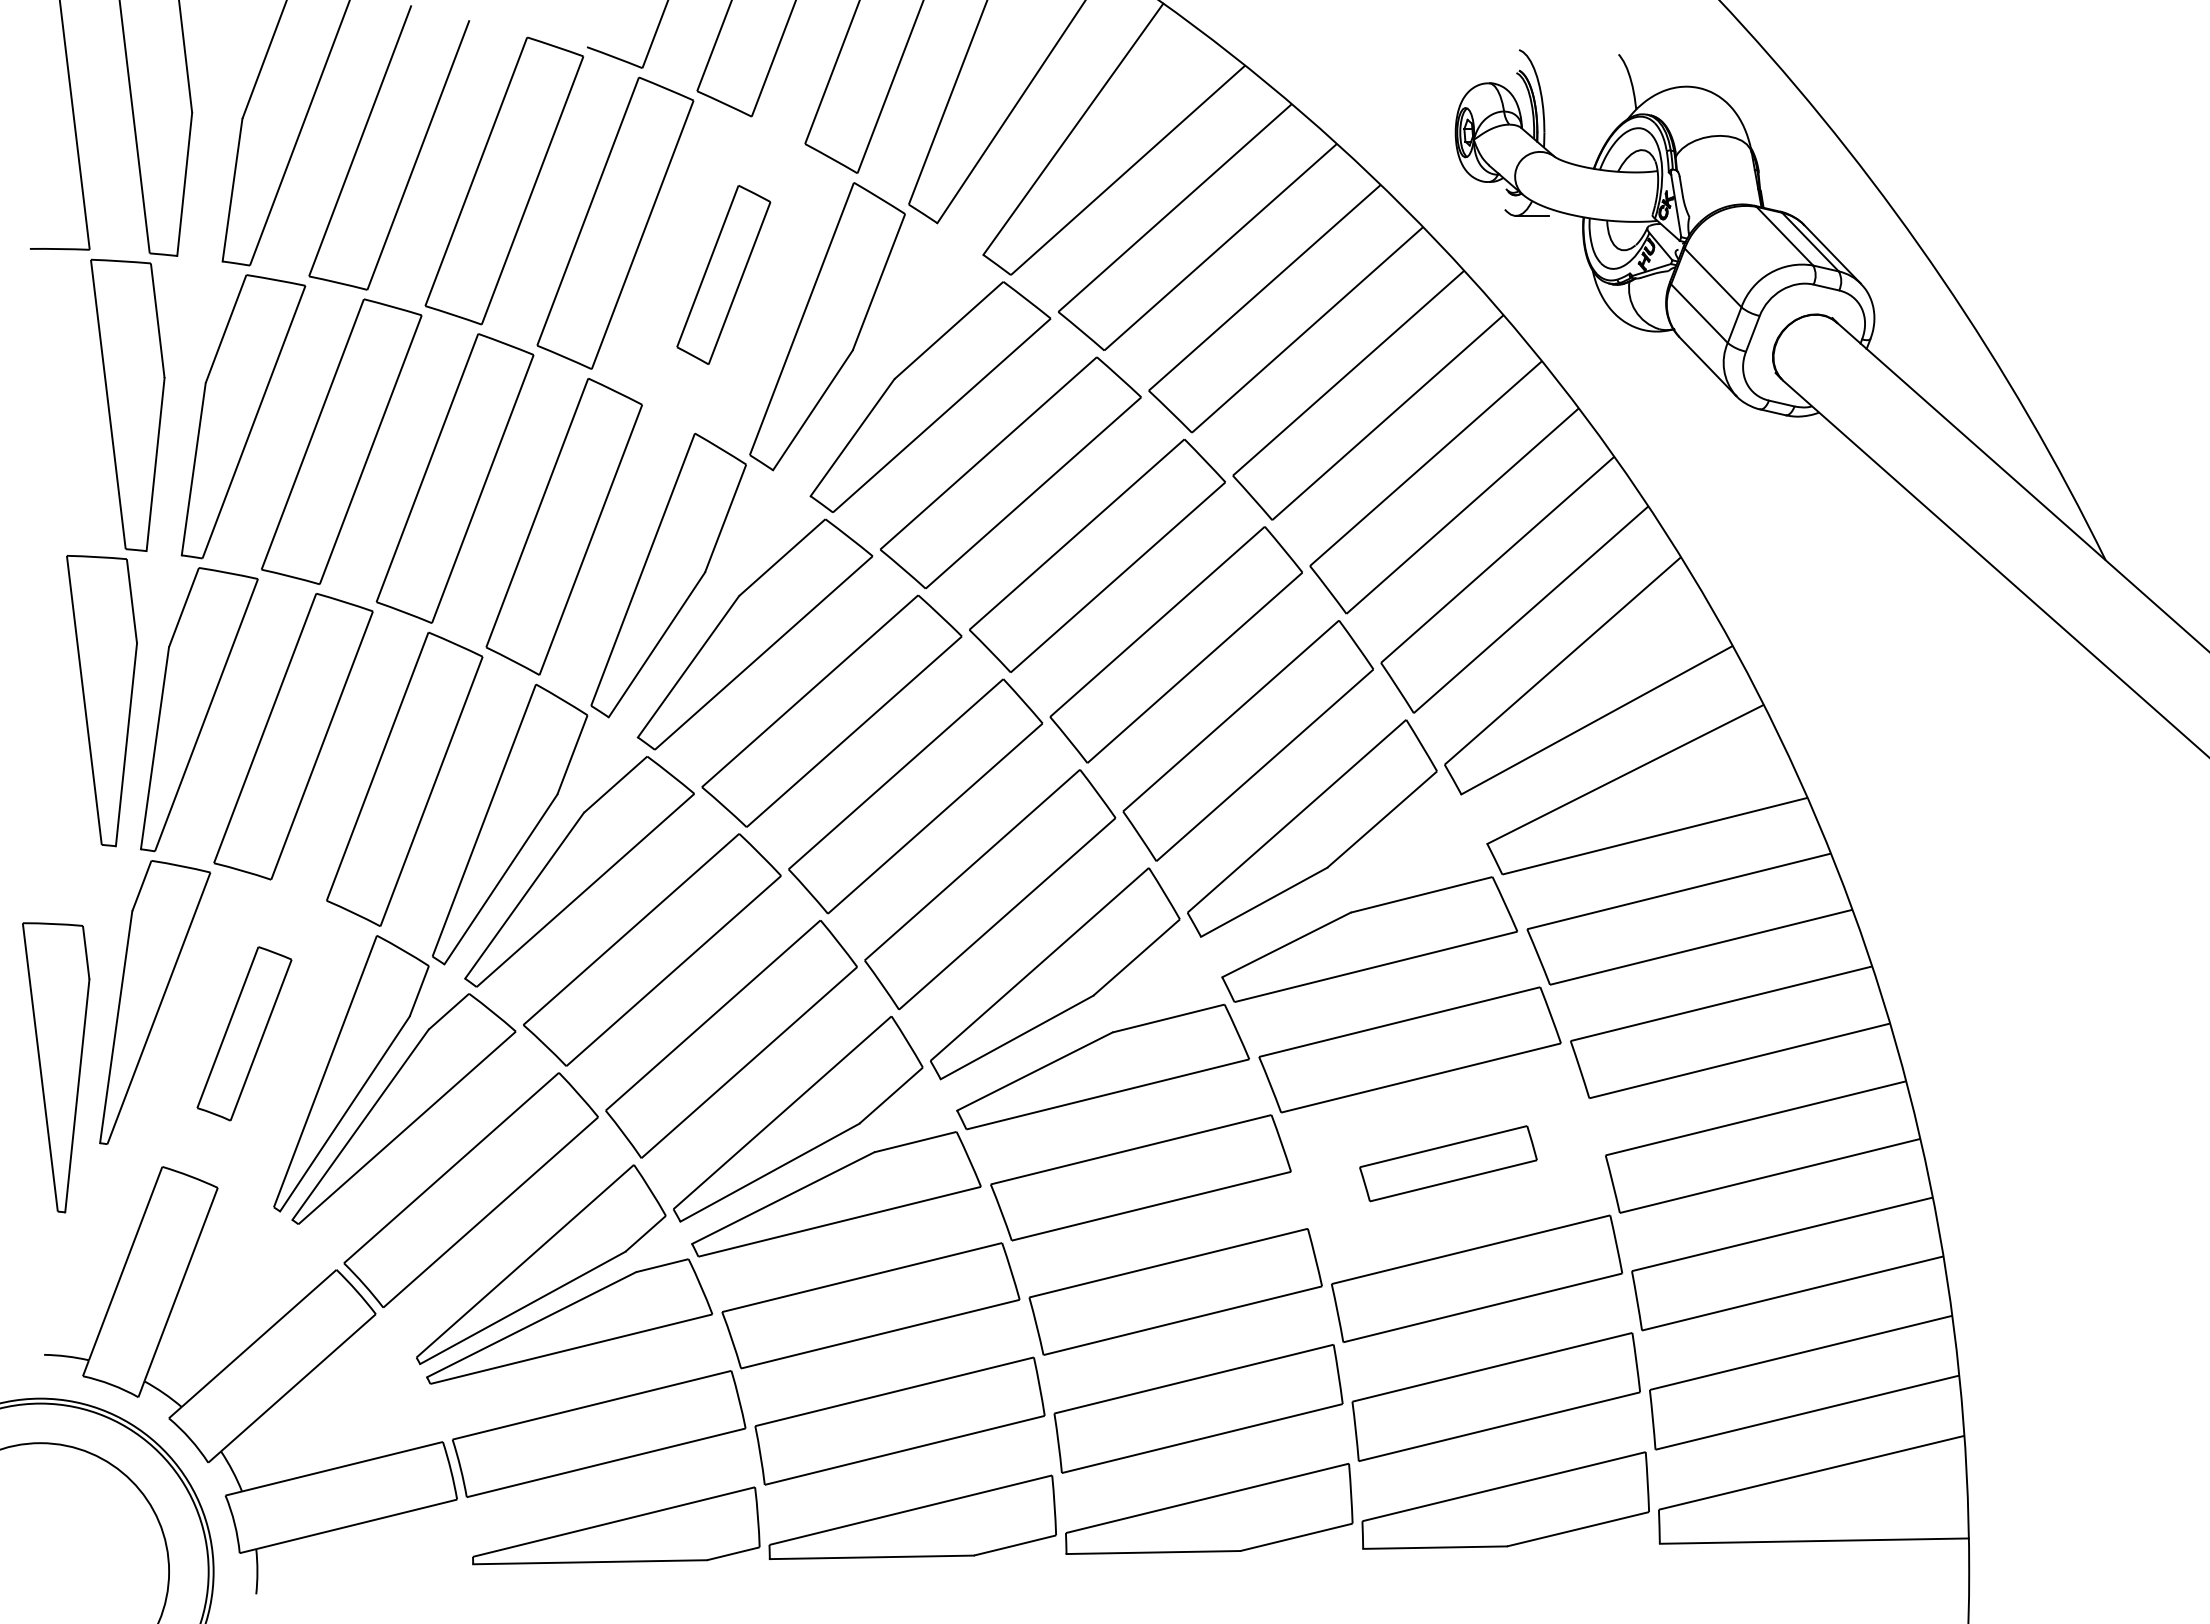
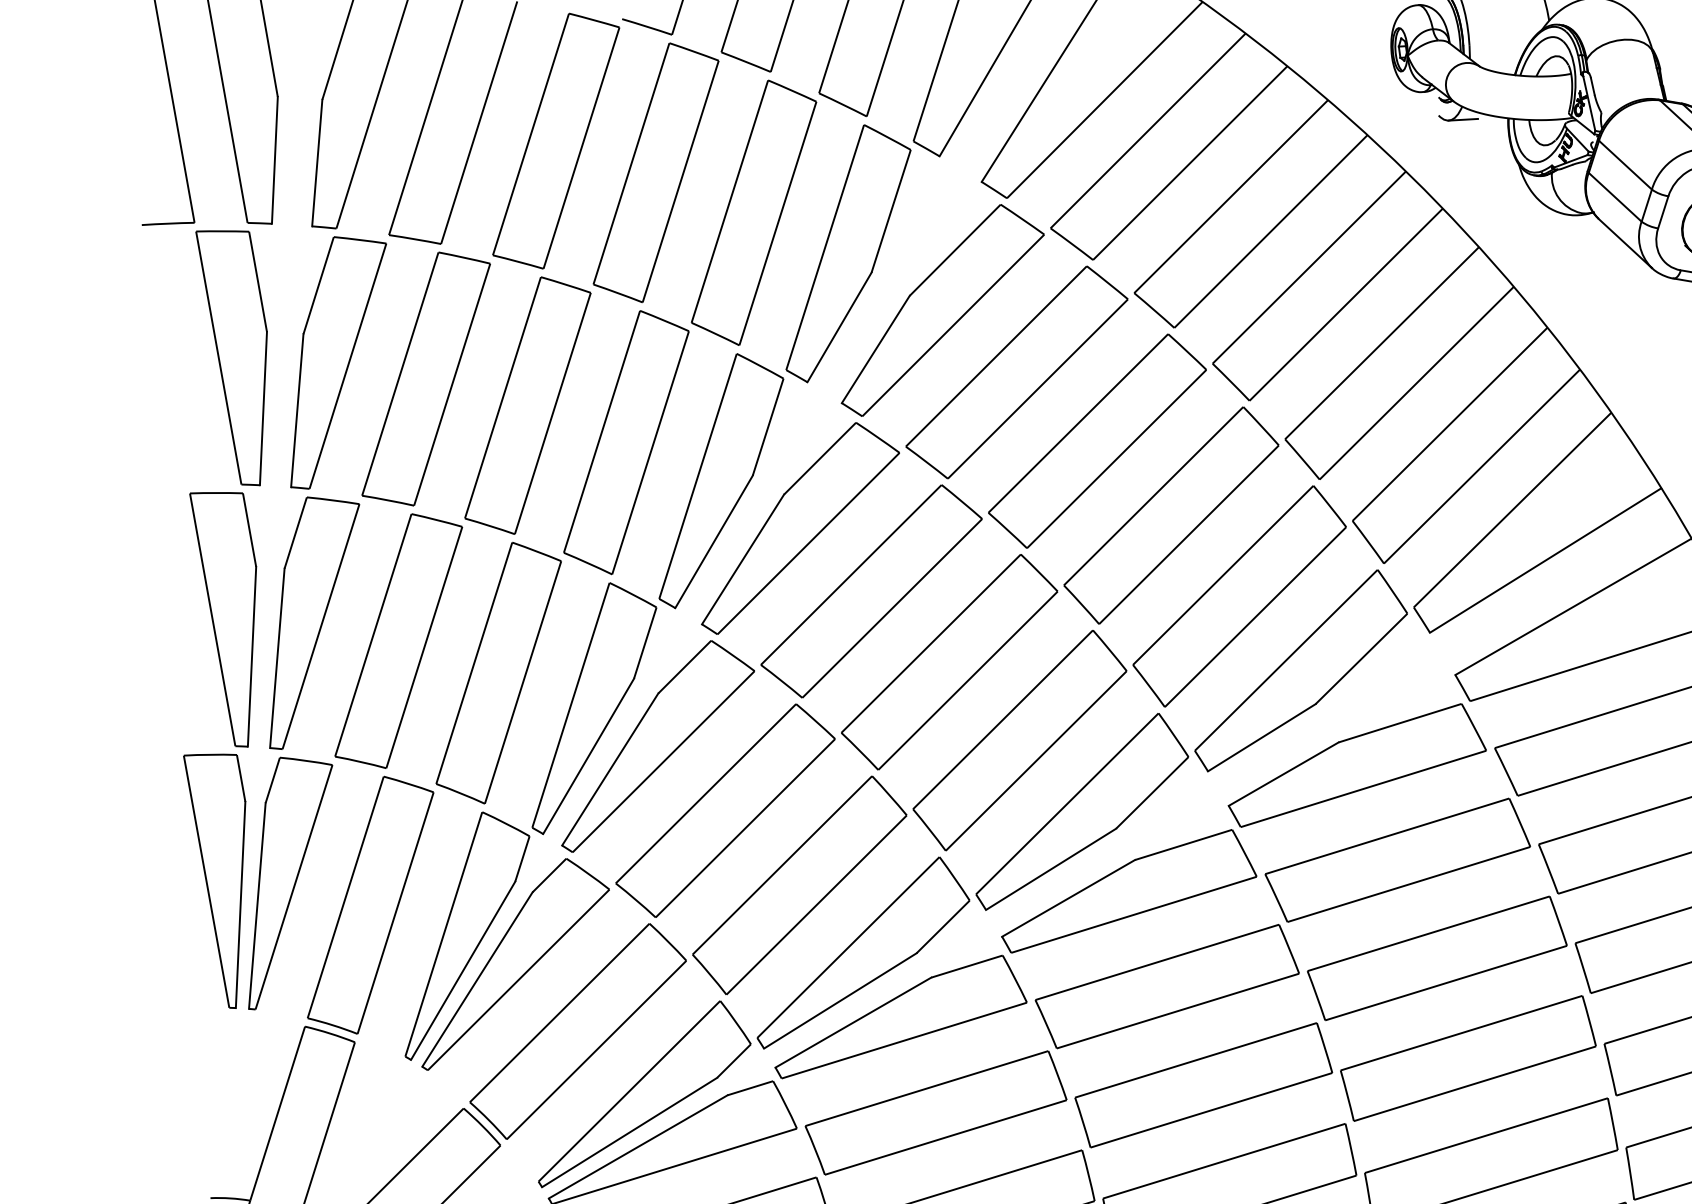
part: (723, 274) -> (753, 212), size x1.67
part: (244, 1033) -> (370, 905), size x1.67
part: (56, 1067) -> (220, 880), moved
part: (1448, 1163) -> (1437, 958), size x1.67

